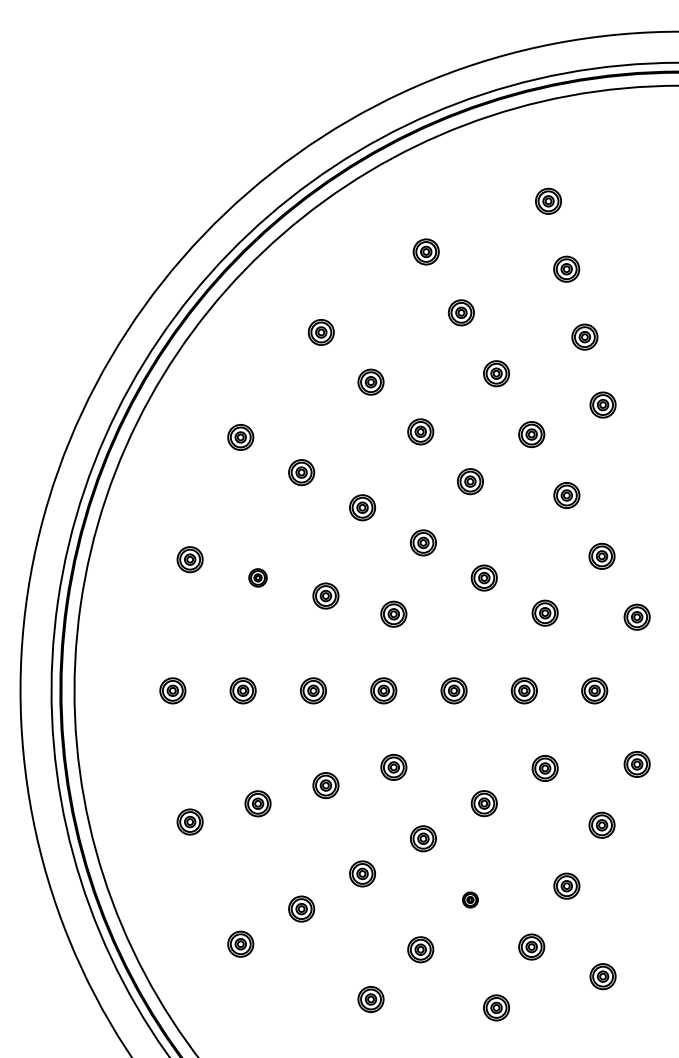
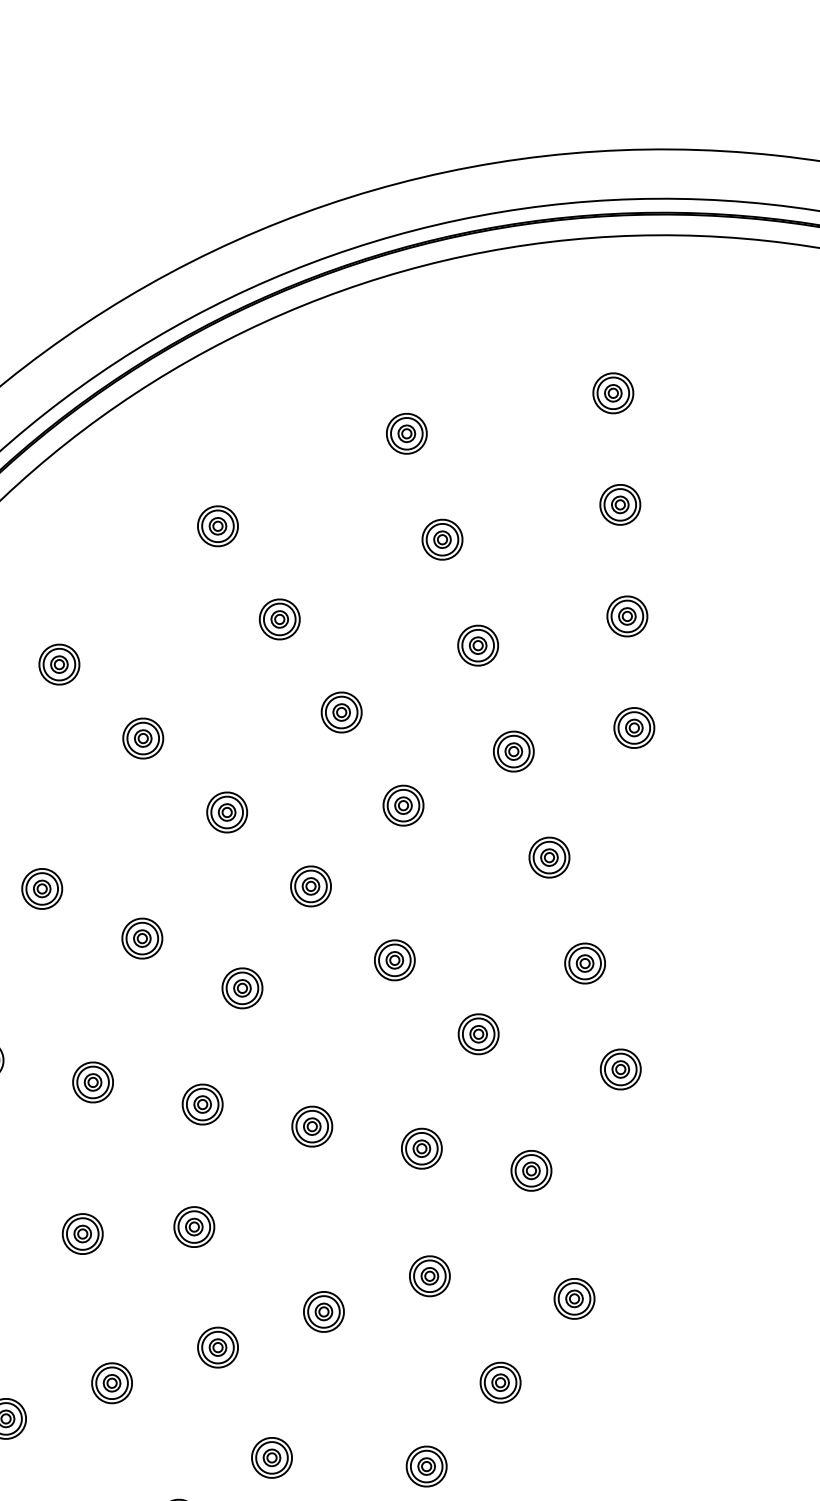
part: (257, 577) -> (41, 888), size x1.43
part: (470, 899) -> (272, 1457), size x1.67

